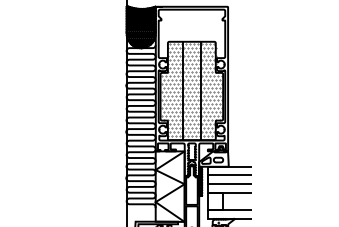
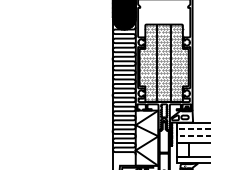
line: (208, 179) -> (177, 132), solid -> dashed

